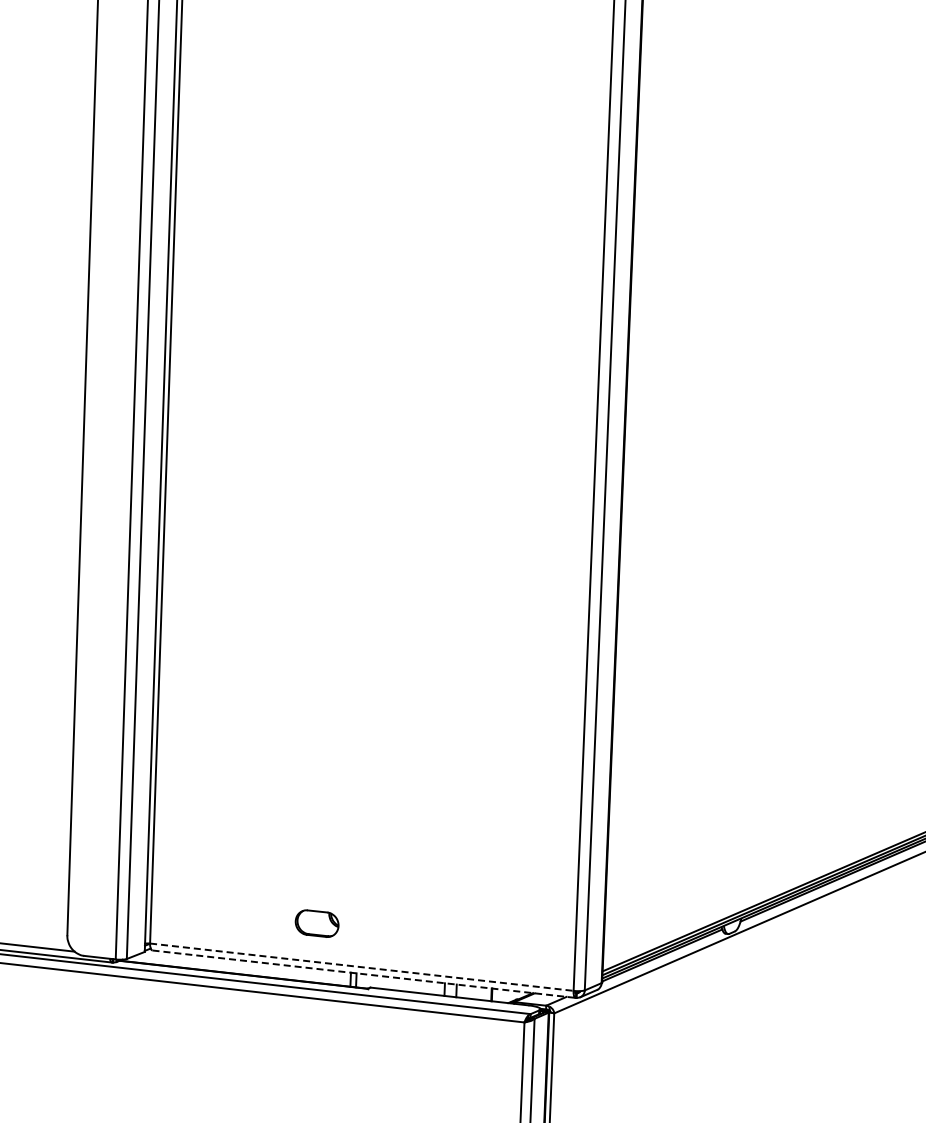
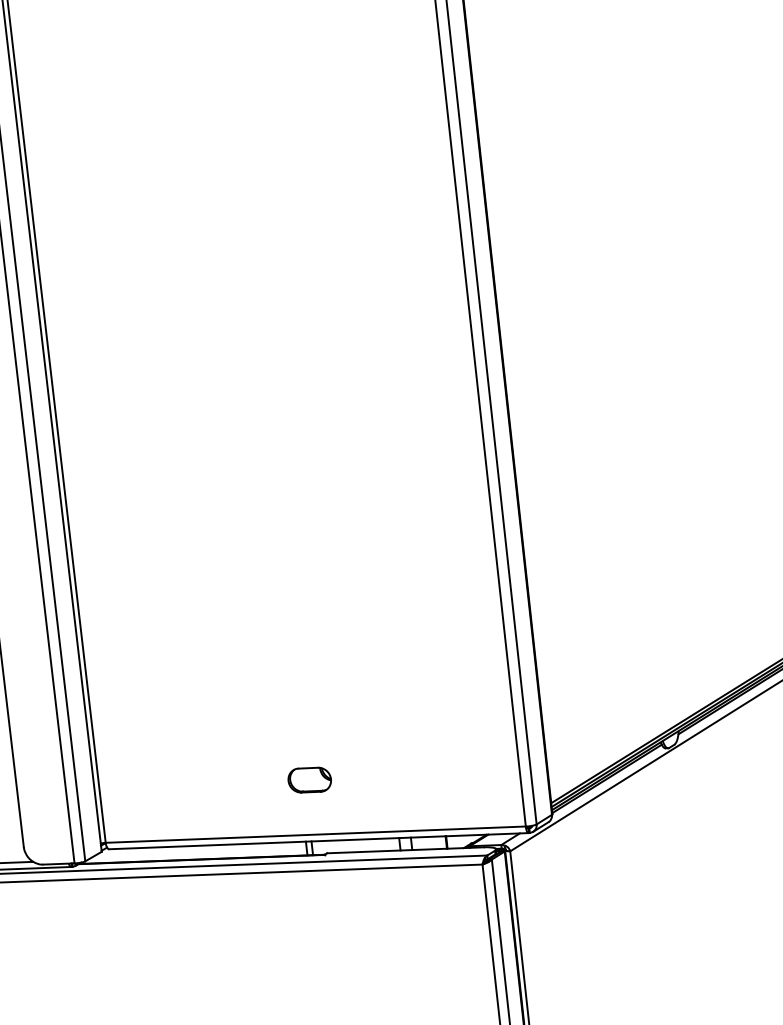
part: (316, 923) -> (309, 780), moved
line: (362, 967) -> (316, 834), dashed -> solid
line: (363, 974) -> (318, 841), dashed -> solid

